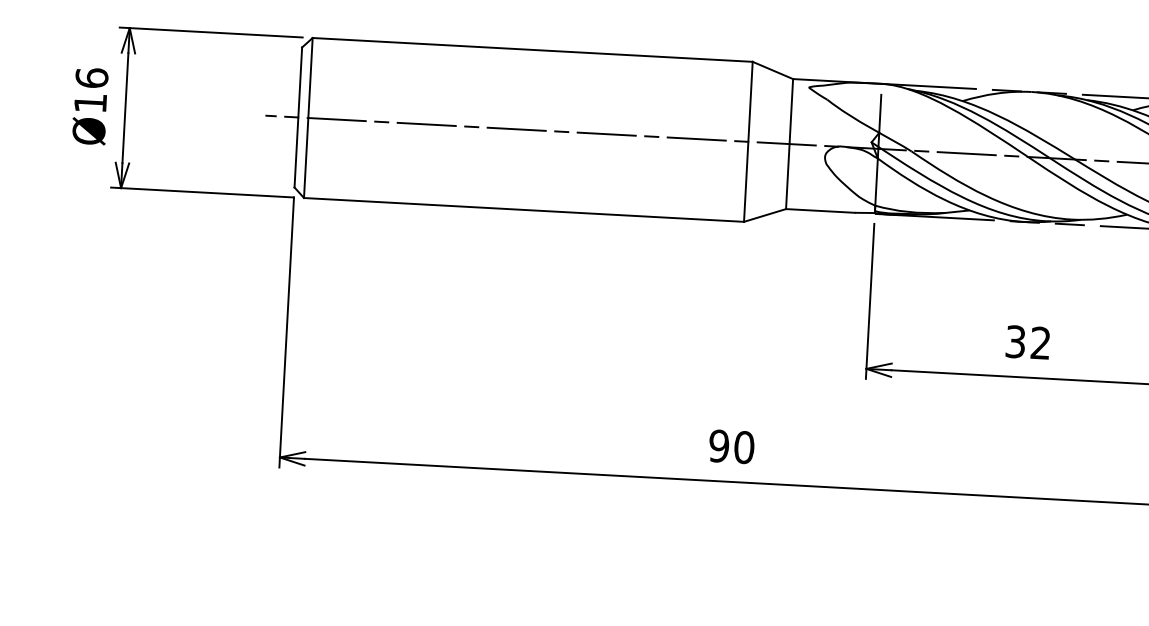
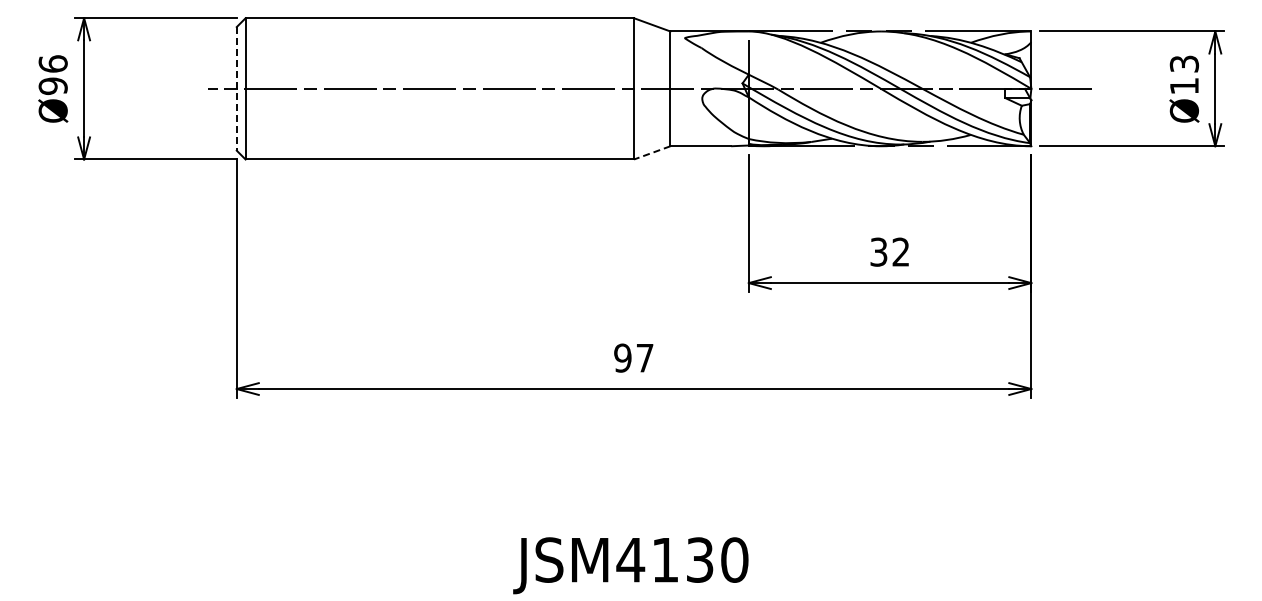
text: (89, 103) -> (52, 86), Ø16 -> Ø96
line: (298, 117) -> (236, 88), solid -> dashed
line: (764, 216) -> (651, 153), solid -> dashed
text: (743, 446) -> (644, 357), 90 -> 97

